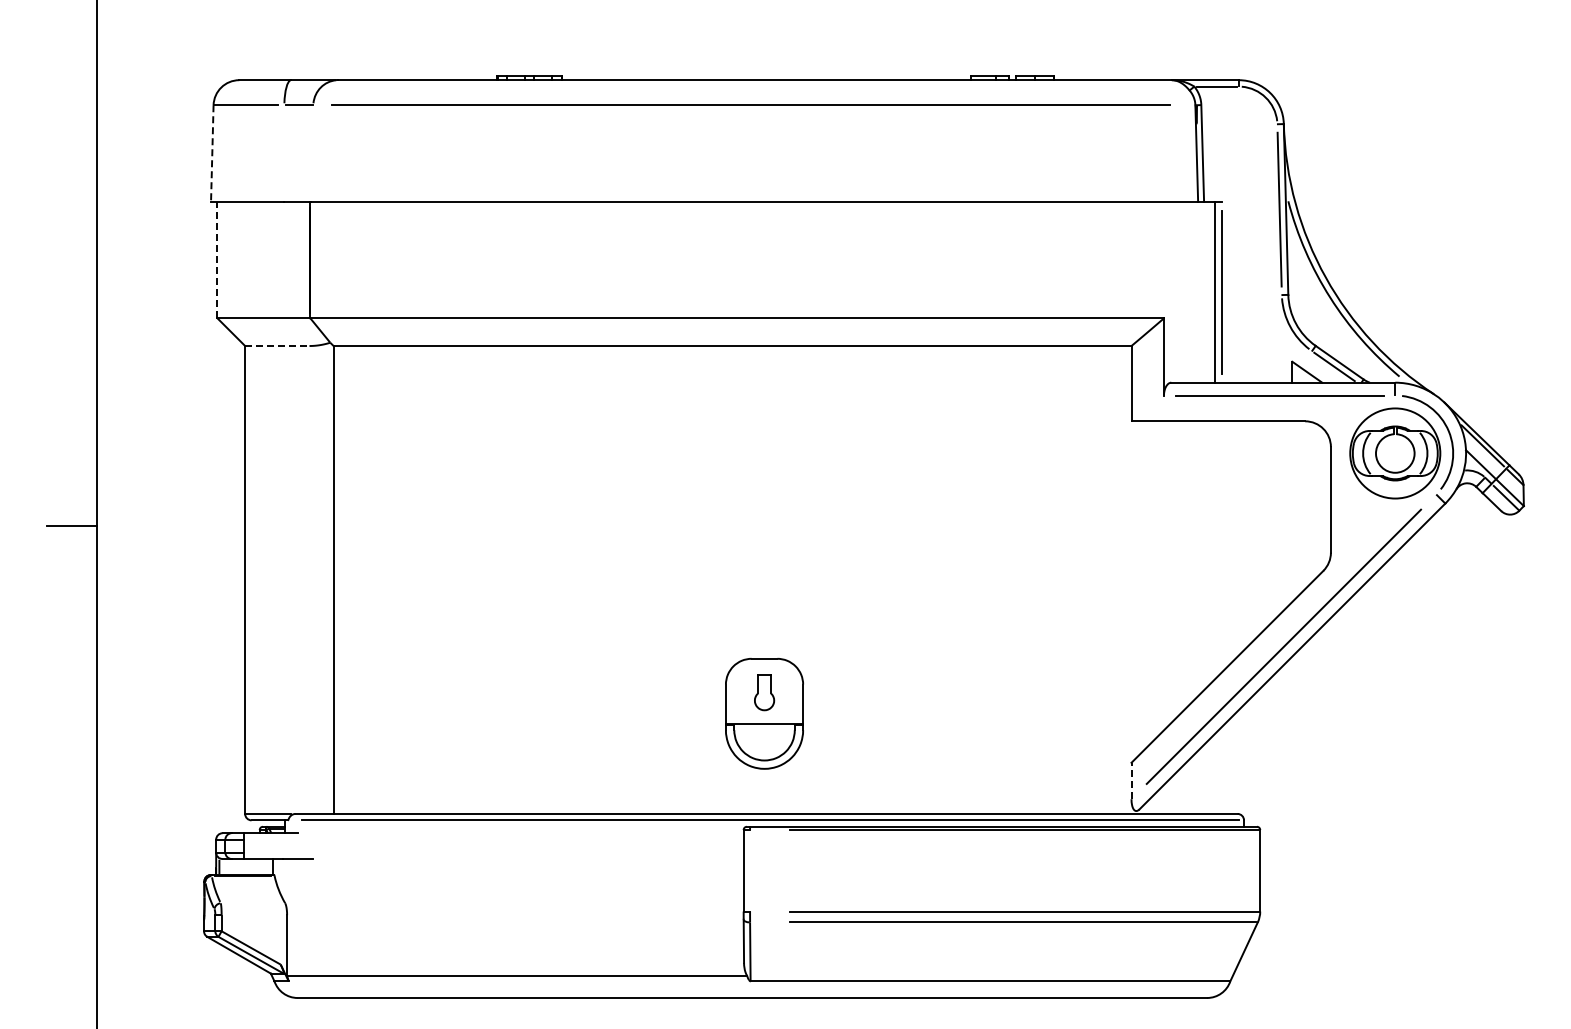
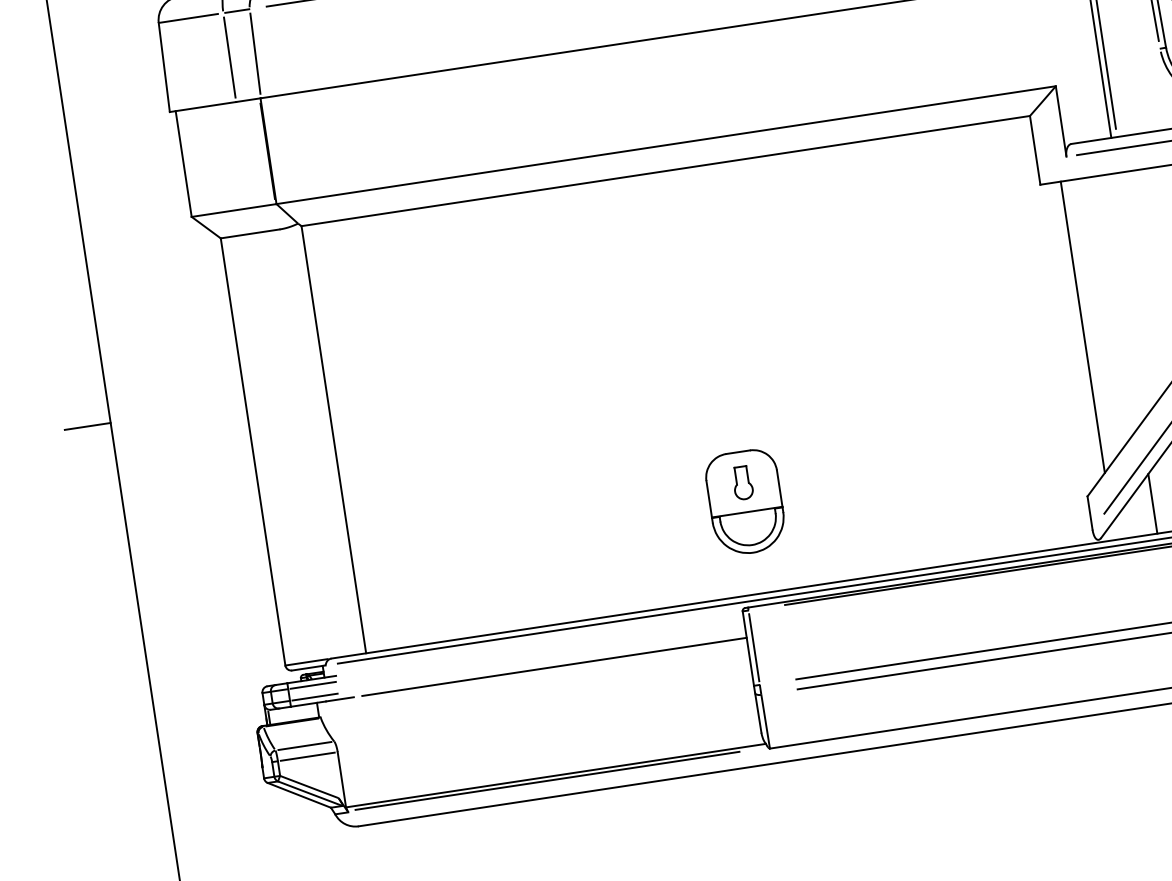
line: (212, 153) -> (164, 67), dashed -> solid
line: (283, 153) -> (229, 57), added
line: (312, 153) -> (255, 53), added
line: (217, 260) -> (183, 164), dashed -> solid
line: (277, 346) -> (250, 234), dashed -> solid
line: (1153, 580) -> (1082, 327), added
line: (1131, 780) -> (1089, 512), dashed -> solid
line: (1200, 780) -> (1152, 503), added
line: (271, 839) -> (312, 685), added
line: (271, 852) -> (314, 697), added
line: (532, 858) -> (553, 666), added
line: (750, 870) -> (754, 647), added
line: (252, 903) -> (304, 746), added
line: (253, 915) -> (307, 757), added
line: (506, 979) -> (546, 780), added

